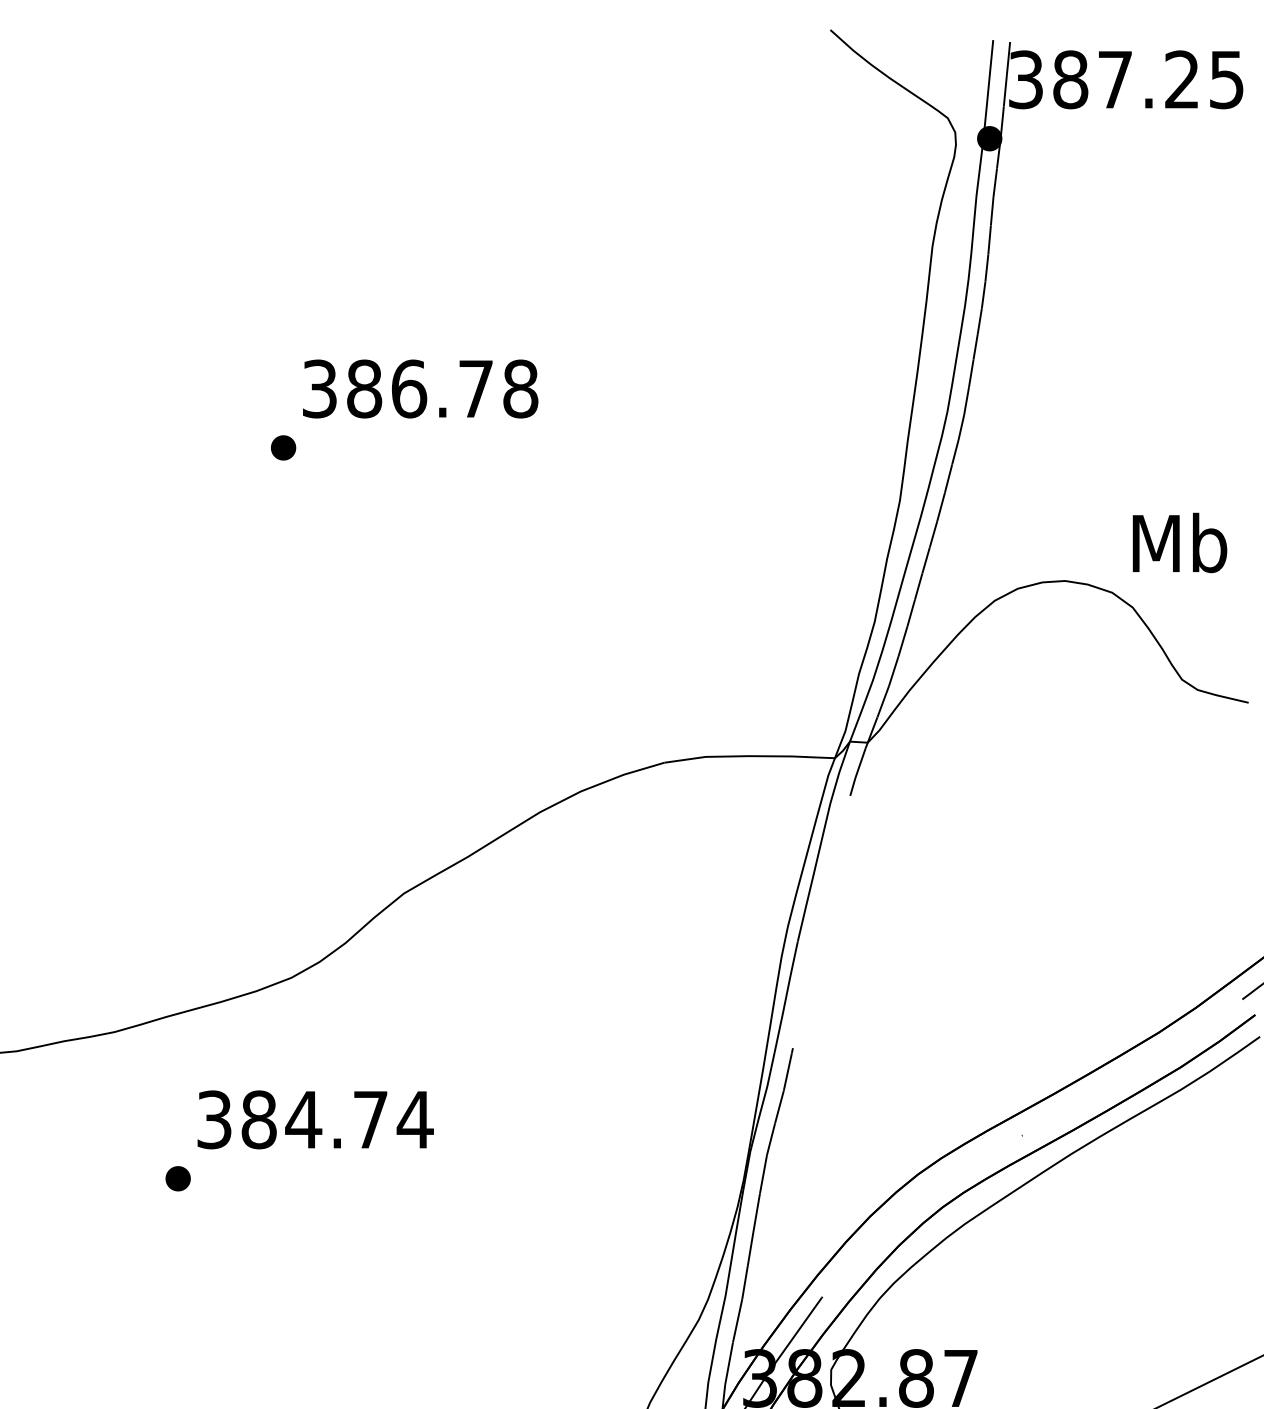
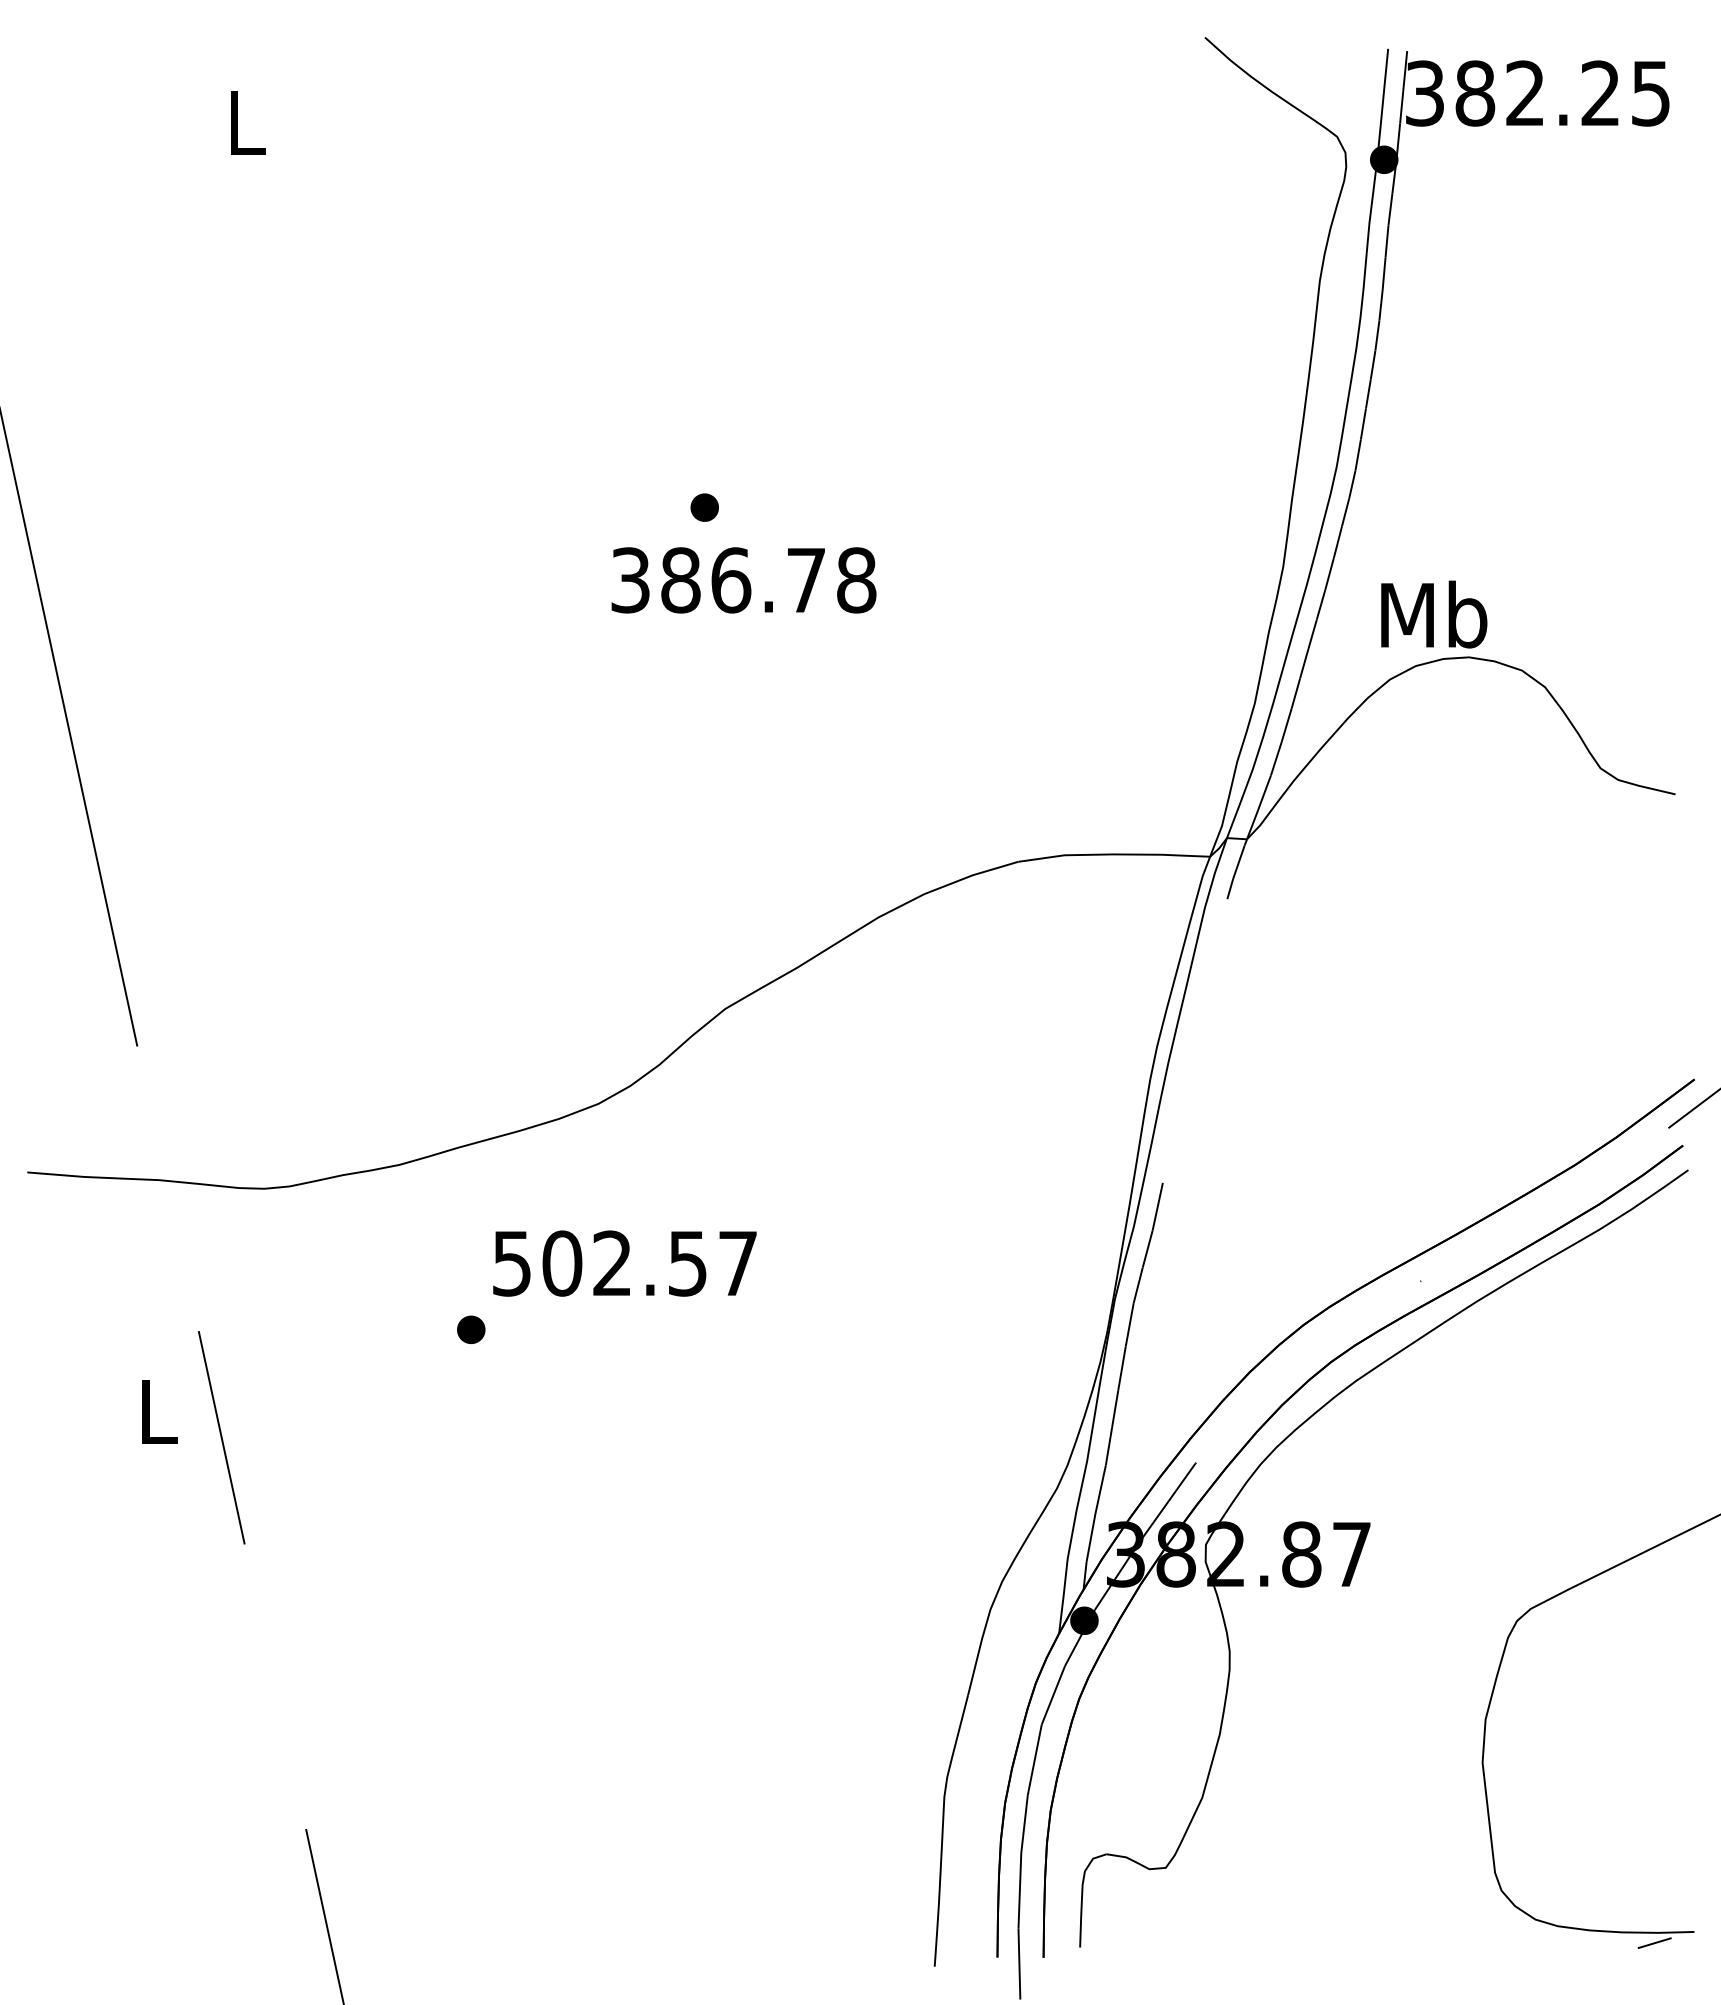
text: (1114, 78) -> (1524, 92), 387.25 -> 382.25
text: (420, 389) -> (743, 580), moved
part: (283, 447) -> (704, 507), moved
text: (1180, 542) -> (1434, 614), moved
text: (315, 1119) -> (625, 1263), 384.74 -> 502.57

